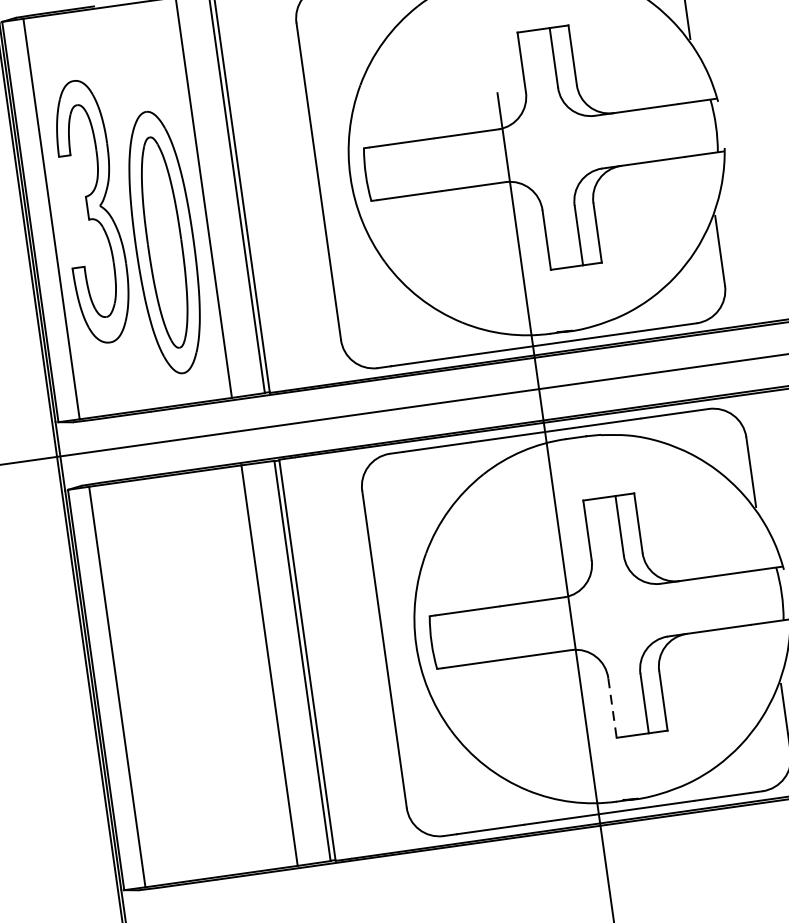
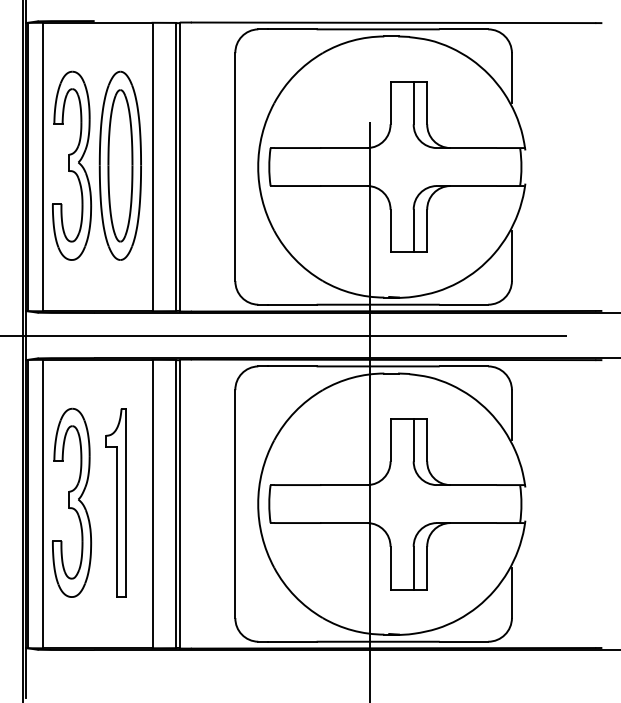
part: (163, 242) -> (119, 165), moved
part: (217, 670) -> (115, 502), added
part: (158, 679) -> (72, 502), added
line: (612, 708) -> (390, 568), dashed -> solid

